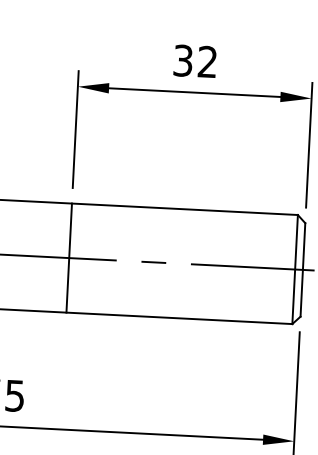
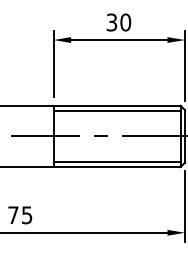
text: (207, 61) -> (125, 22), 32 -> 30
line: (183, 219) -> (116, 111), added
line: (178, 308) -> (116, 161), added

